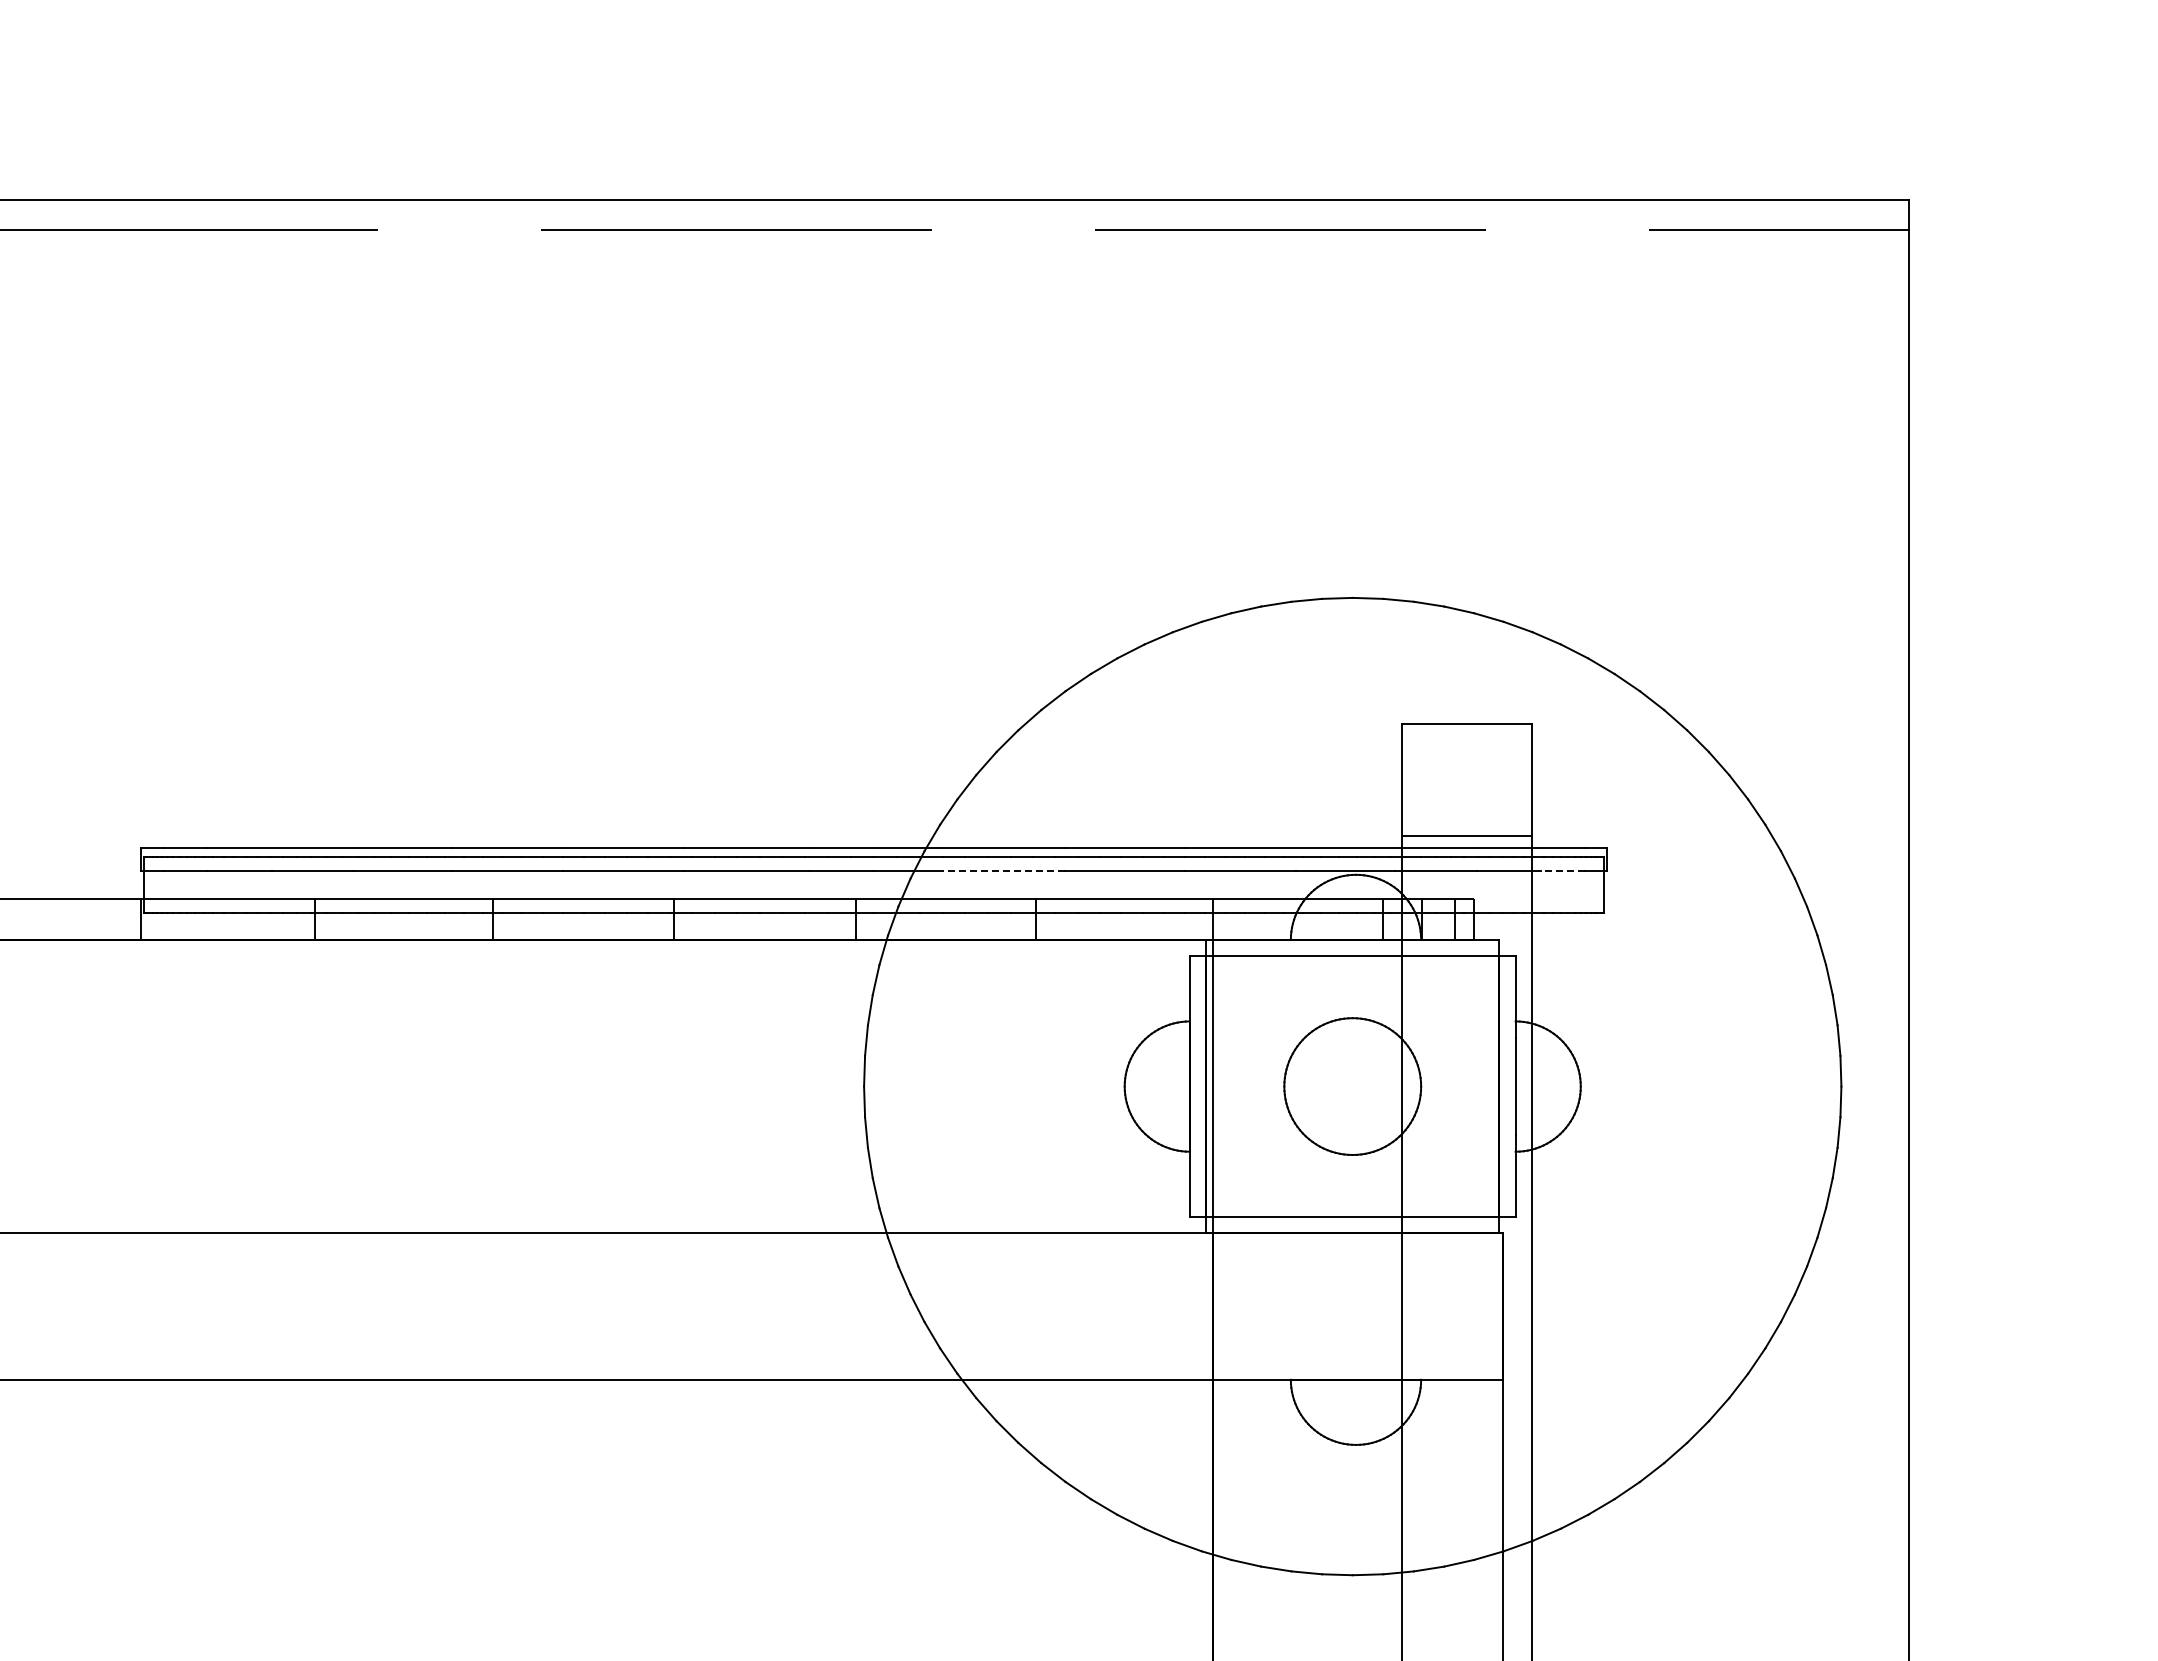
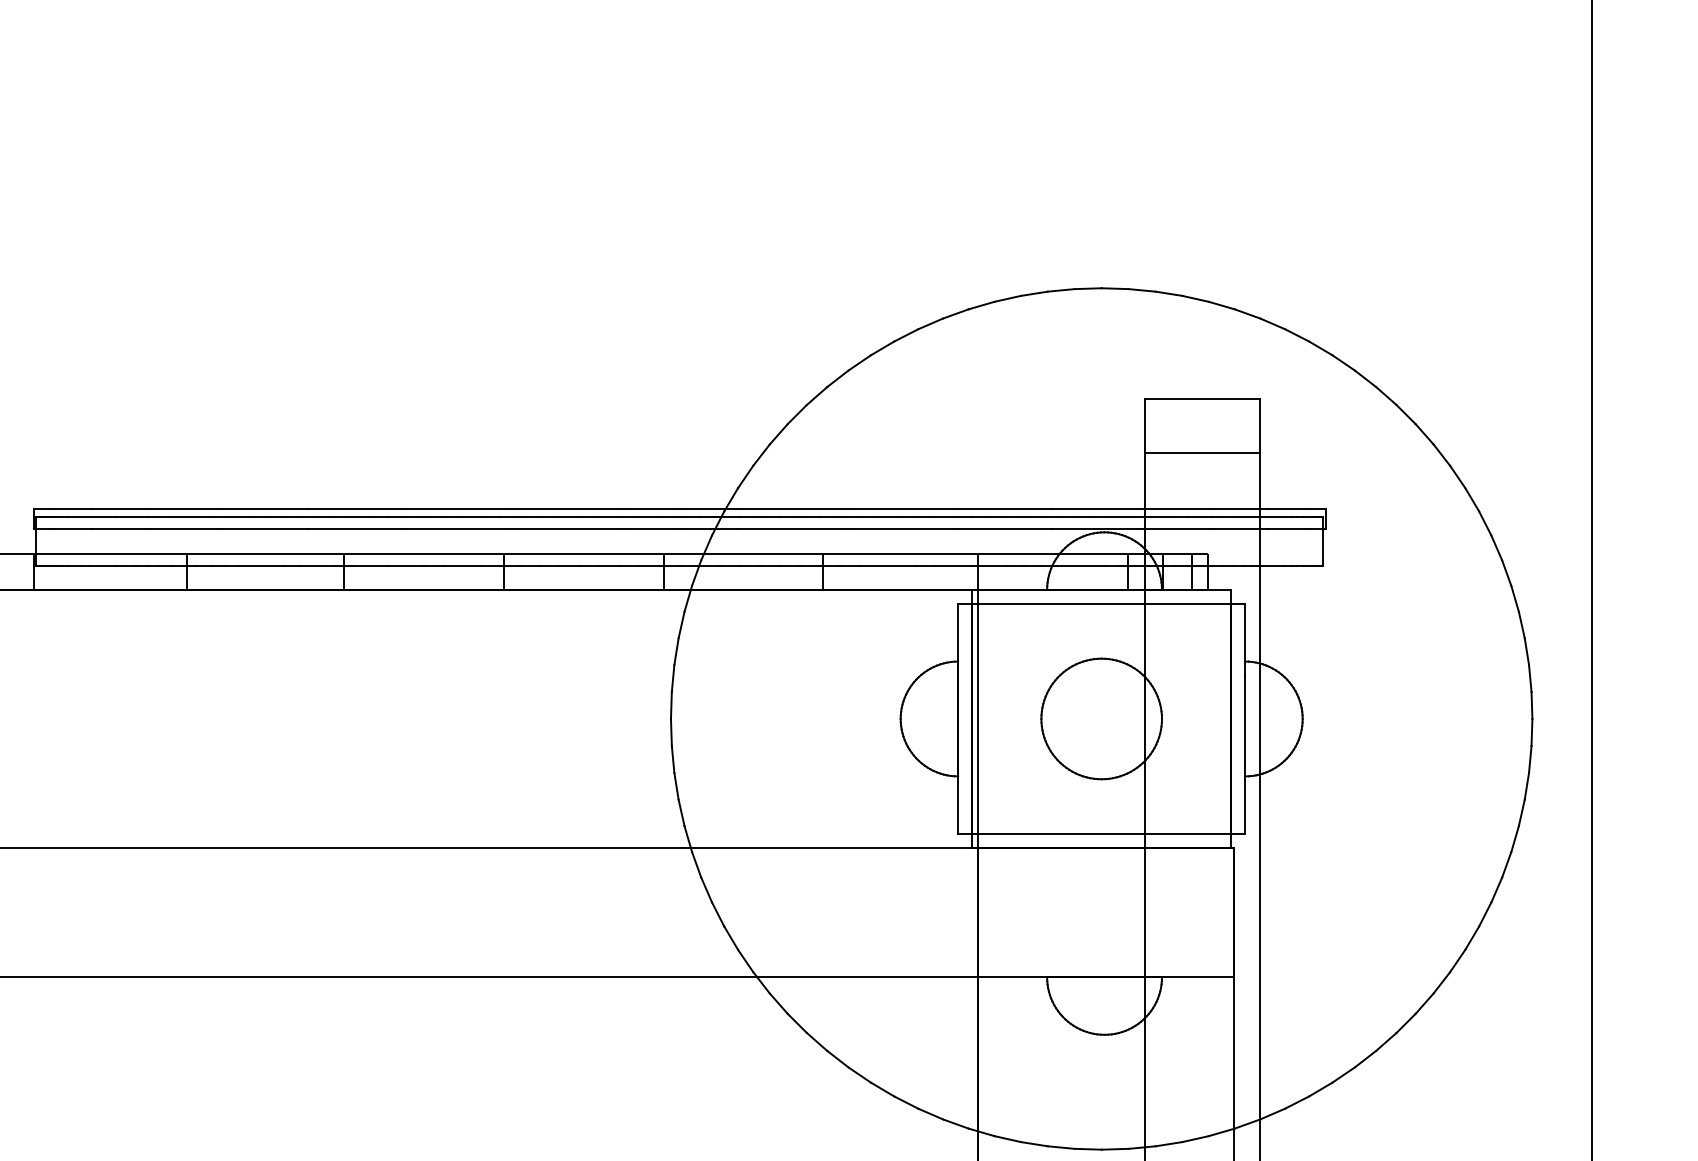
line: (1467, 835) -> (1202, 452), moved
line: (1001, 871) -> (792, 529), dashed -> solid
line: (1563, 871) -> (1287, 529), dashed -> solid

